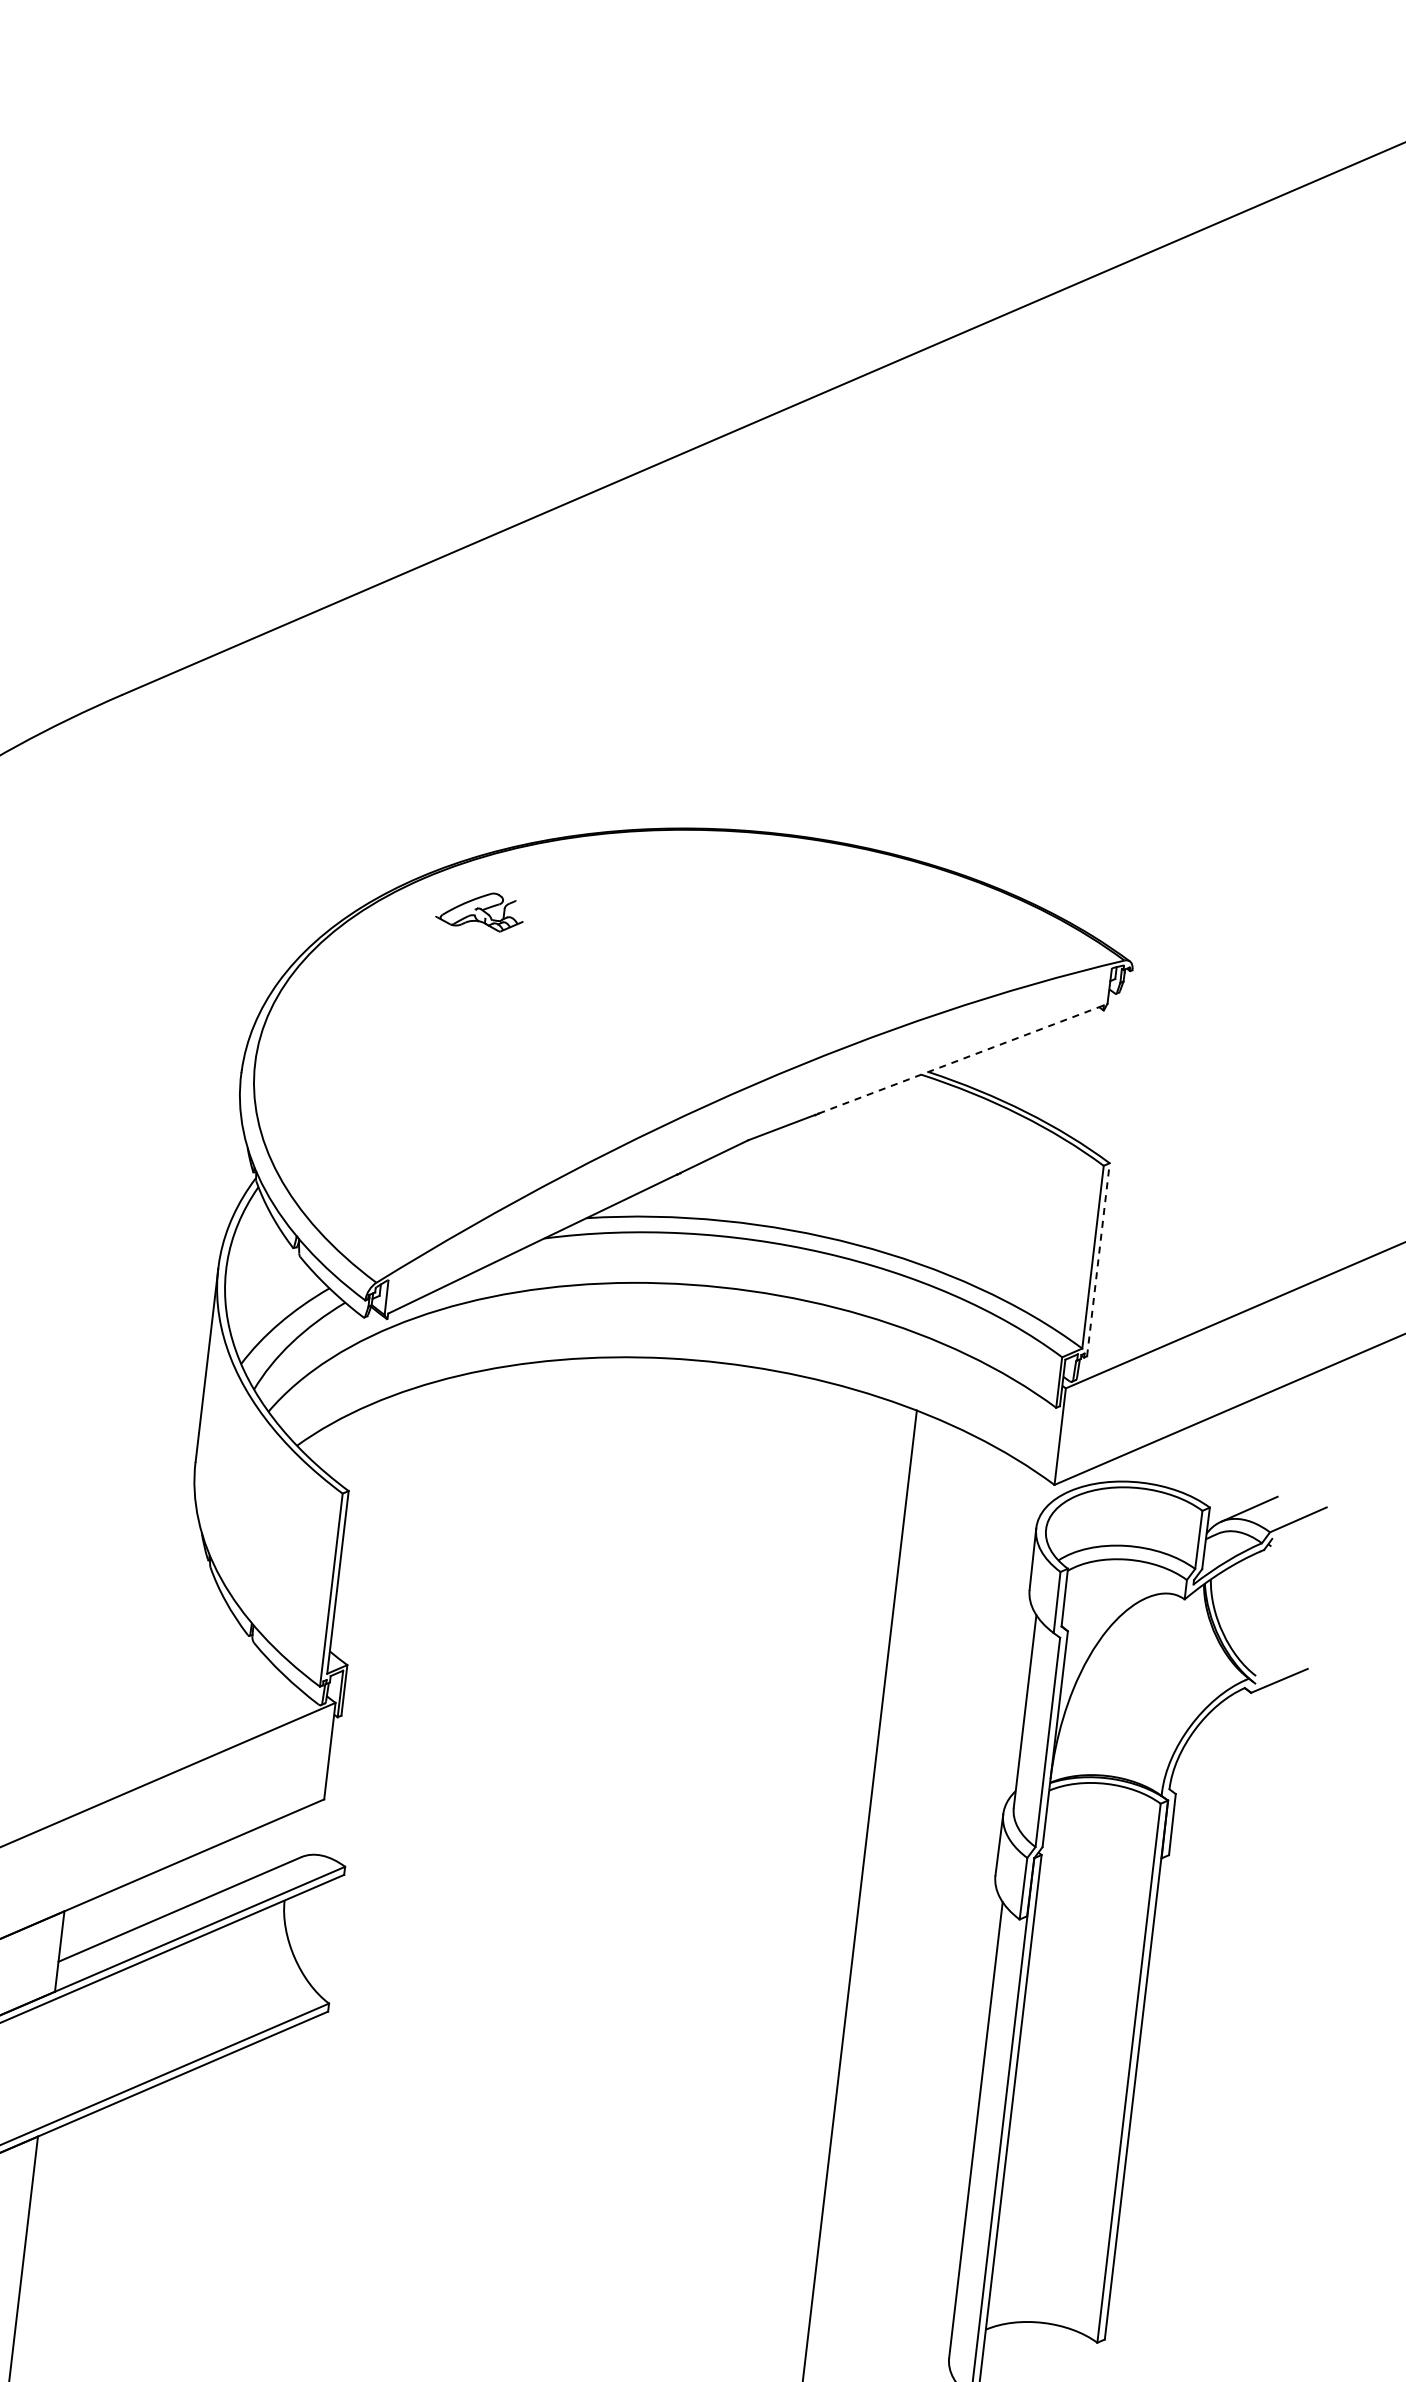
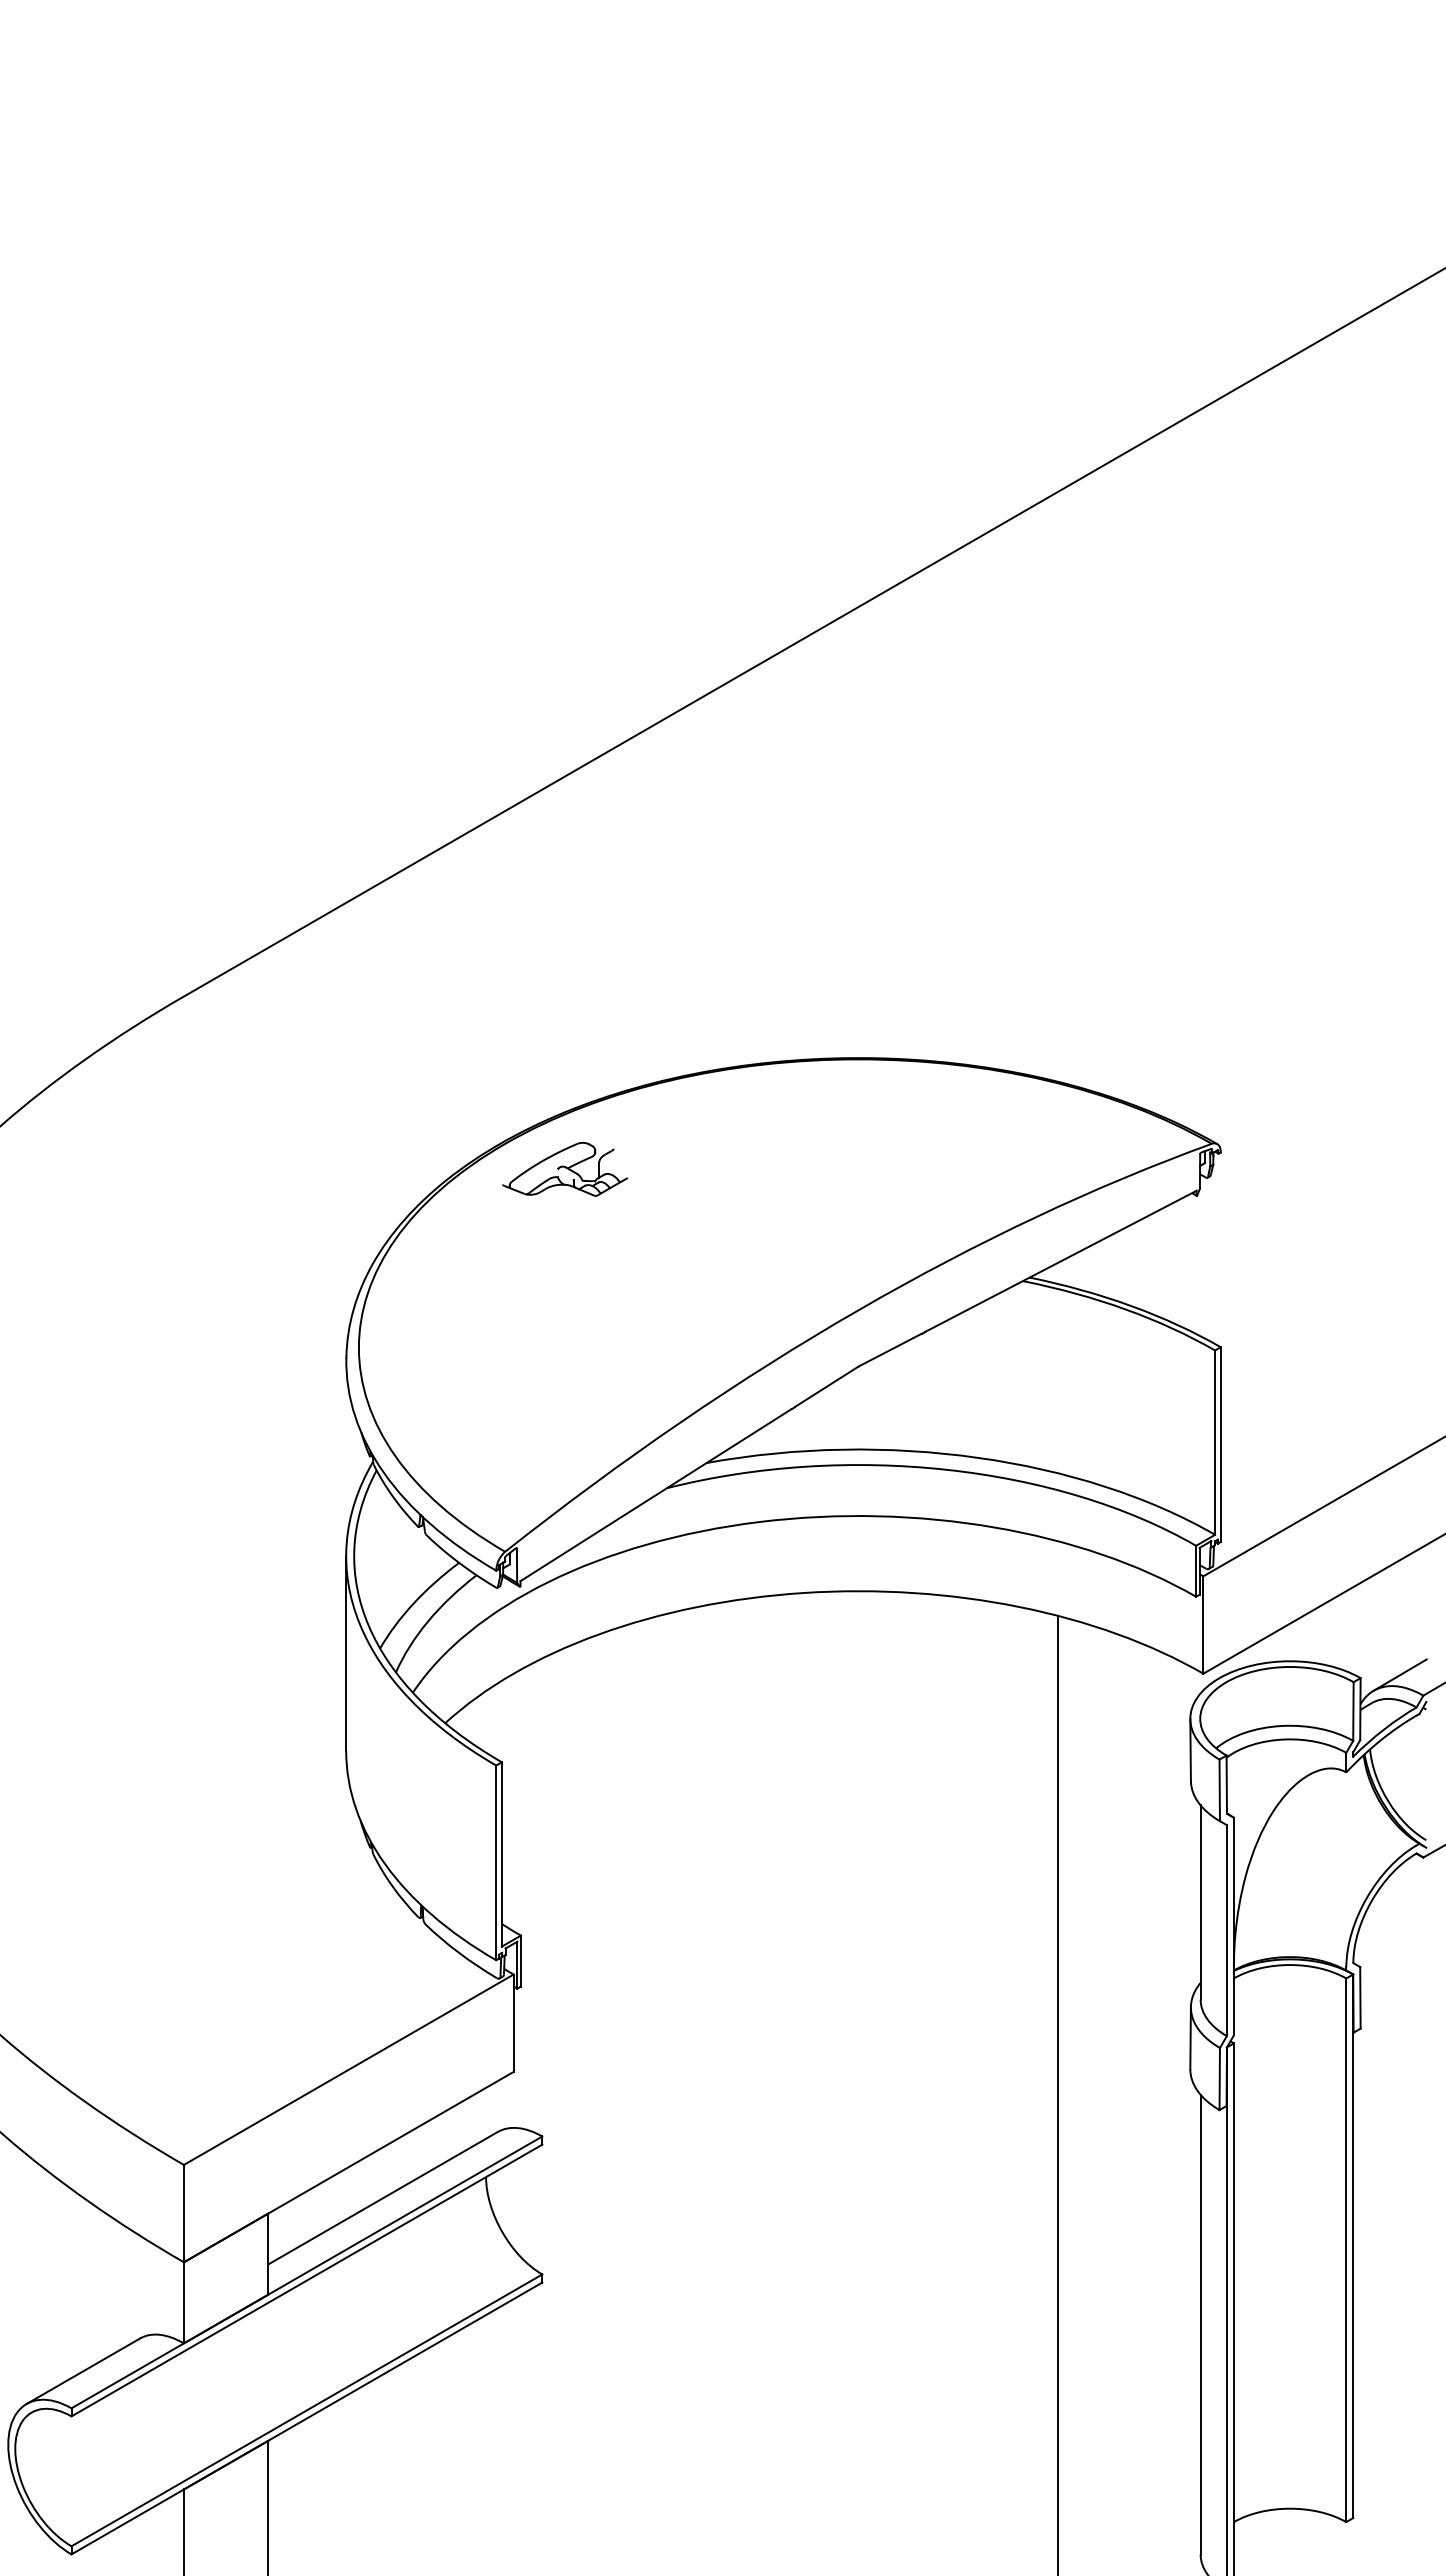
part: (480, 910) -> (565, 1169), size x1.43
line: (960, 1059) -> (1060, 1261), dashed -> solid
line: (1098, 1259) -> (1220, 1444), dashed -> solid

